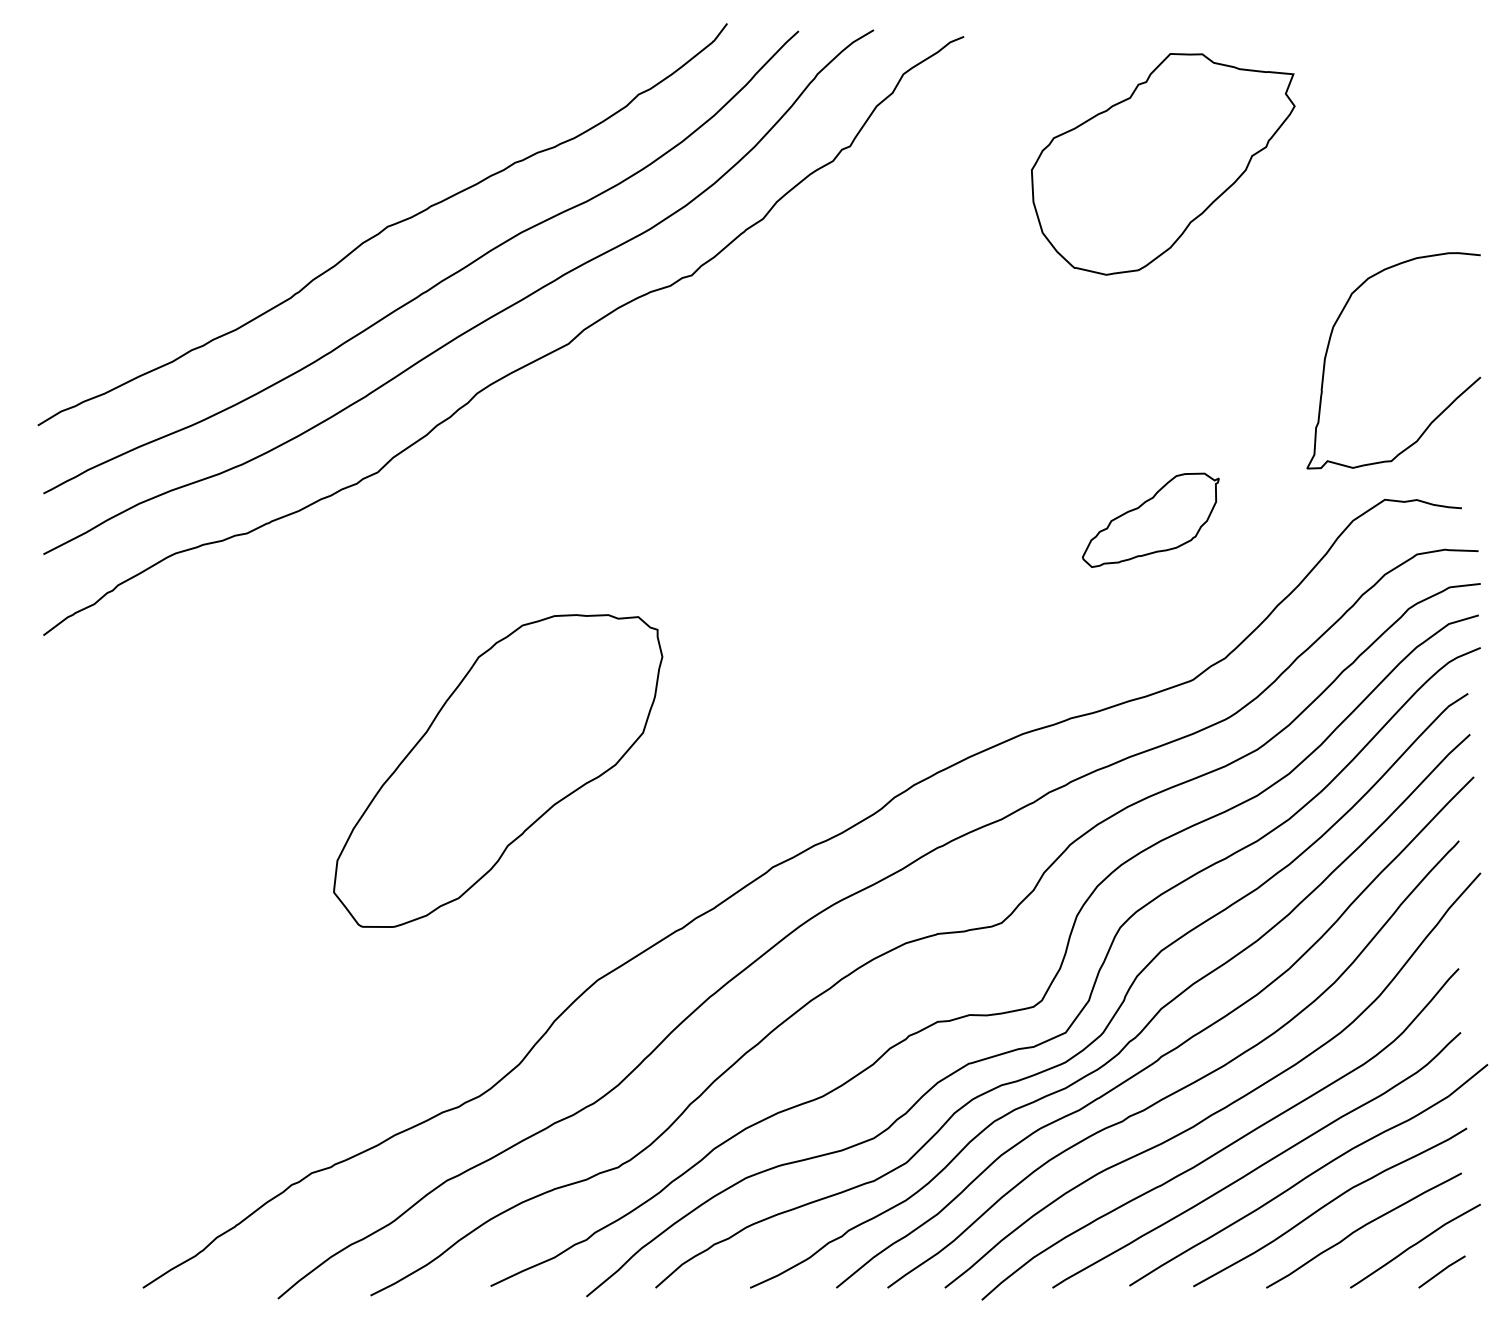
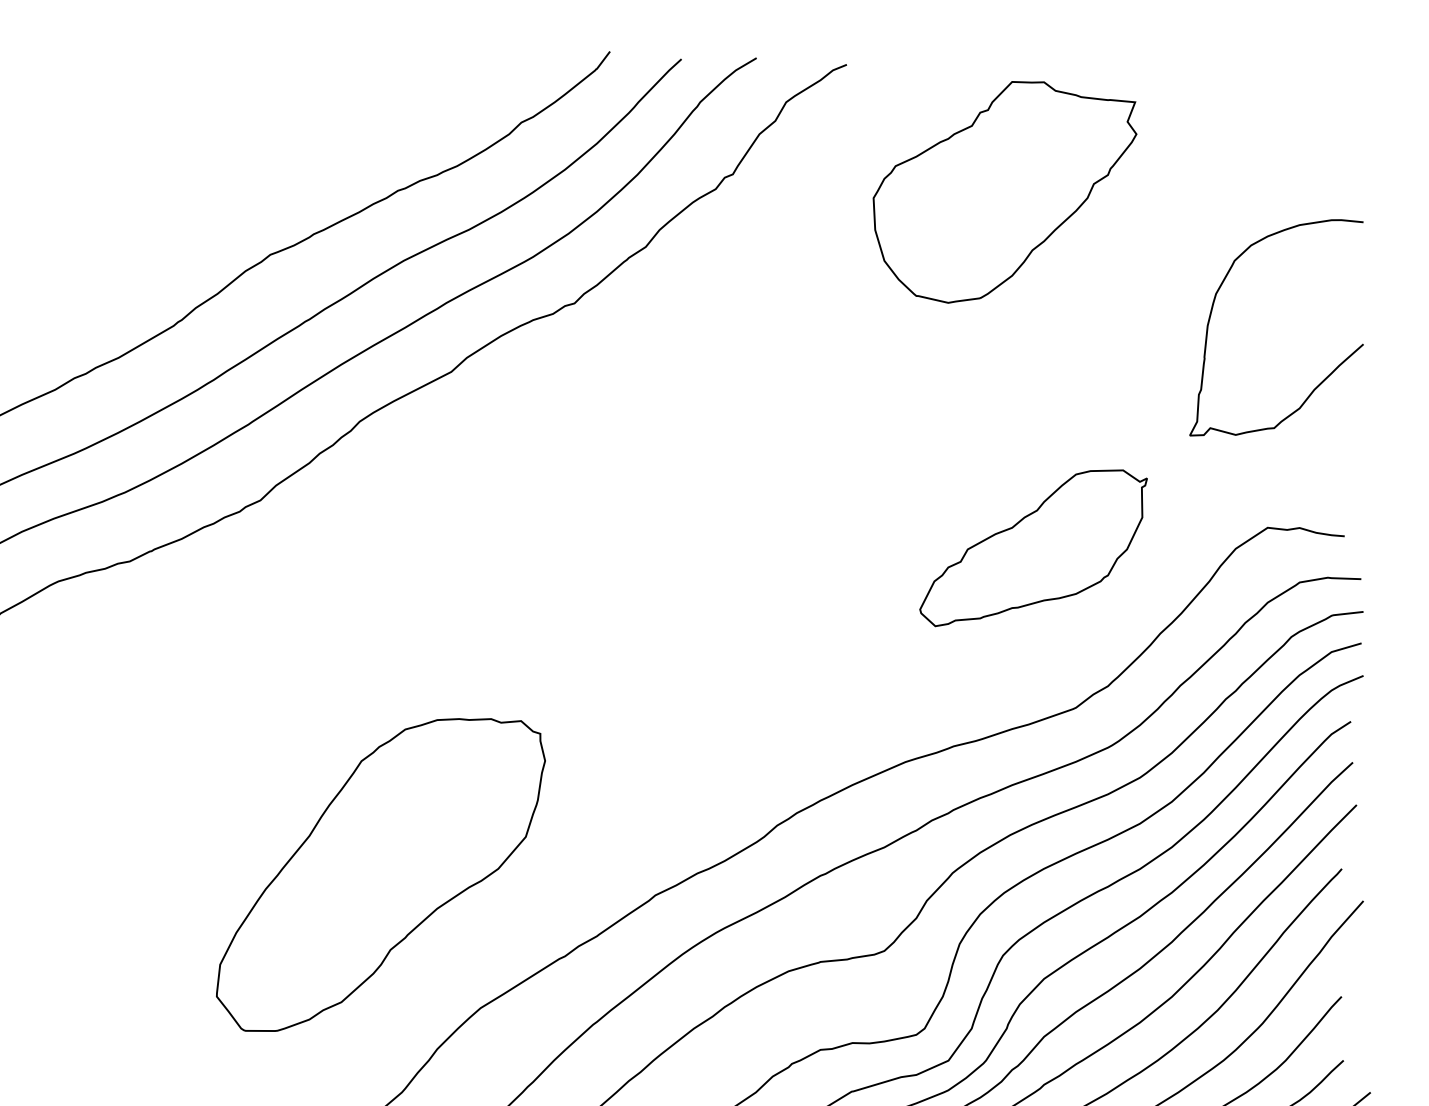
part: (1163, 164) -> (1005, 192), moved
curve: (1329, 345) -> (1212, 312), moved
part: (1150, 520) -> (1033, 548), size x1.67
part: (498, 770) -> (381, 874), moved

